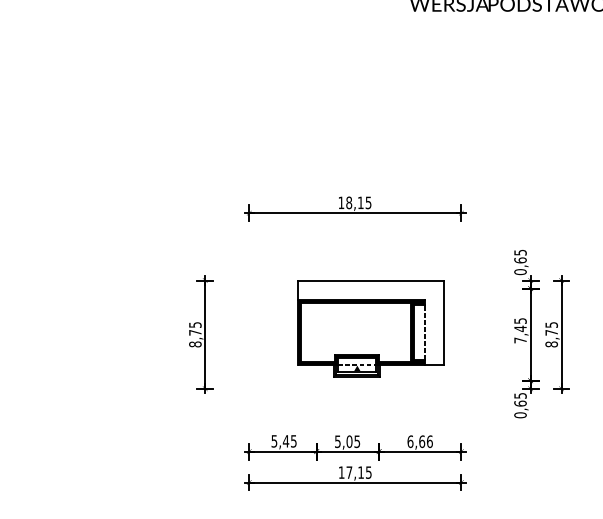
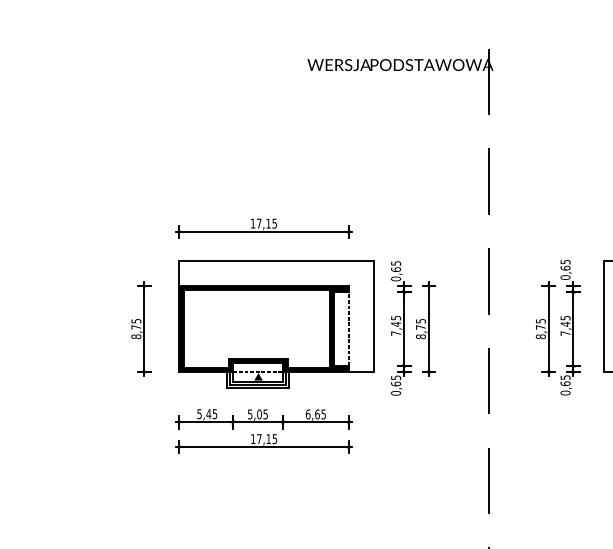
text: (348, 202) -> (258, 223), 18,15 -> 17,15
part: (370, 329) -> (276, 324), size x1.67
text: (429, 441) -> (323, 414), 6,66 -> 6,65

